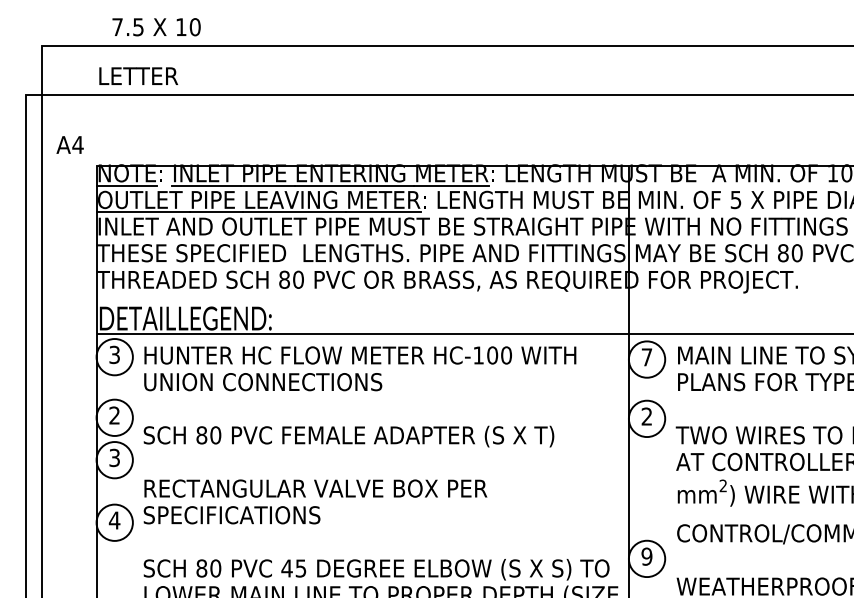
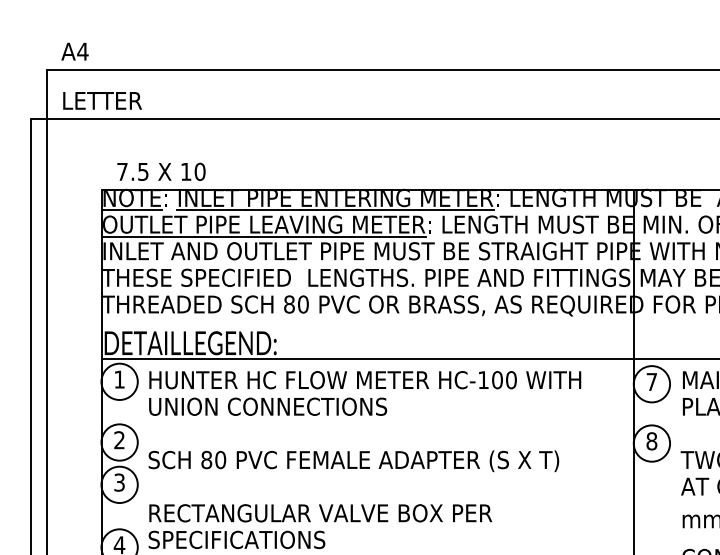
text: (156, 27) -> (161, 172), moved
text: (138, 75) -> (102, 100), moved
text: (69, 144) -> (74, 51), moved
text: (114, 354) -> (119, 379), 3 -> 1
text: (646, 416) -> (651, 441), 2 -> 8

